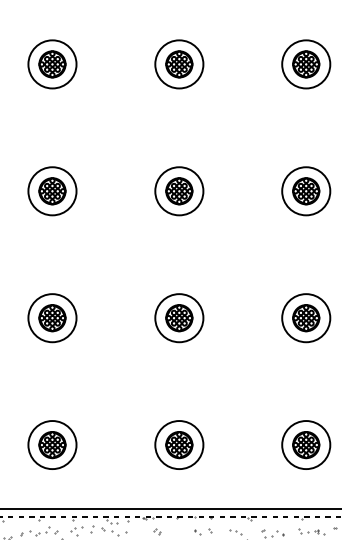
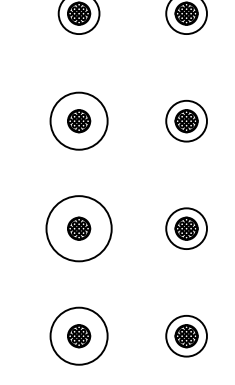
circle: (179, 191) -> (79, 121), size x1.4
circle: (179, 318) -> (79, 228), size x1.6
circle: (179, 445) -> (79, 336), size x1.4

